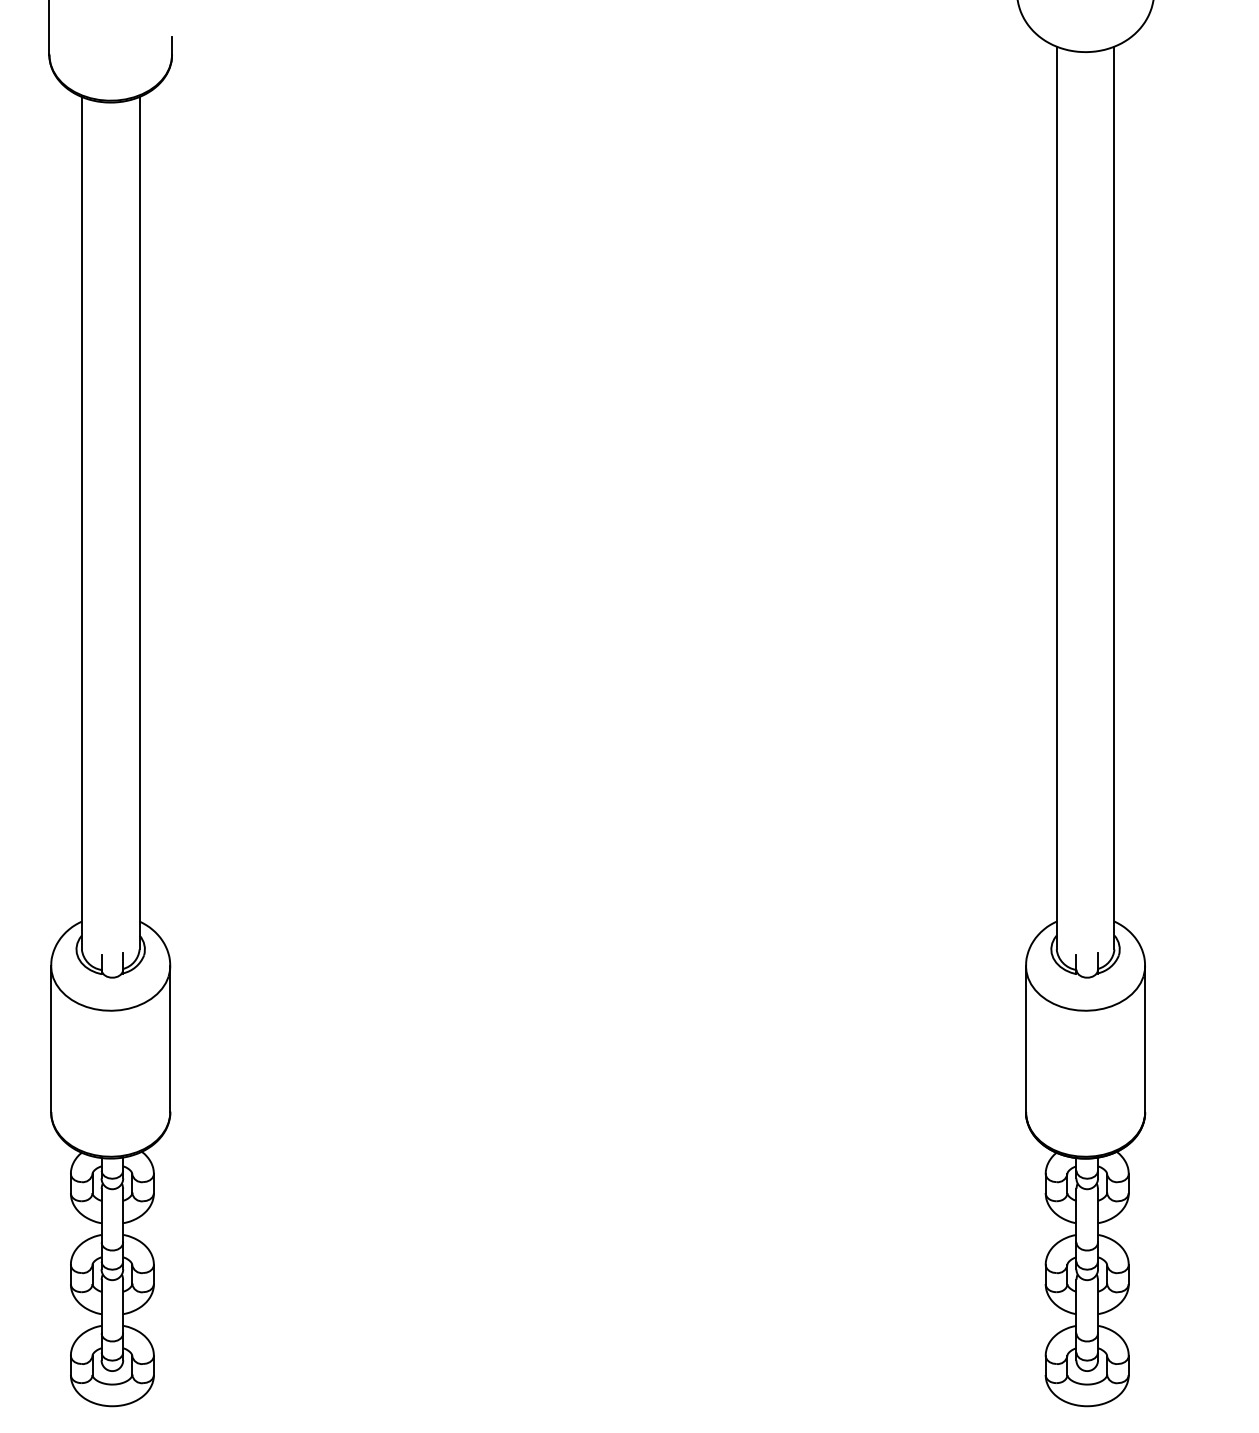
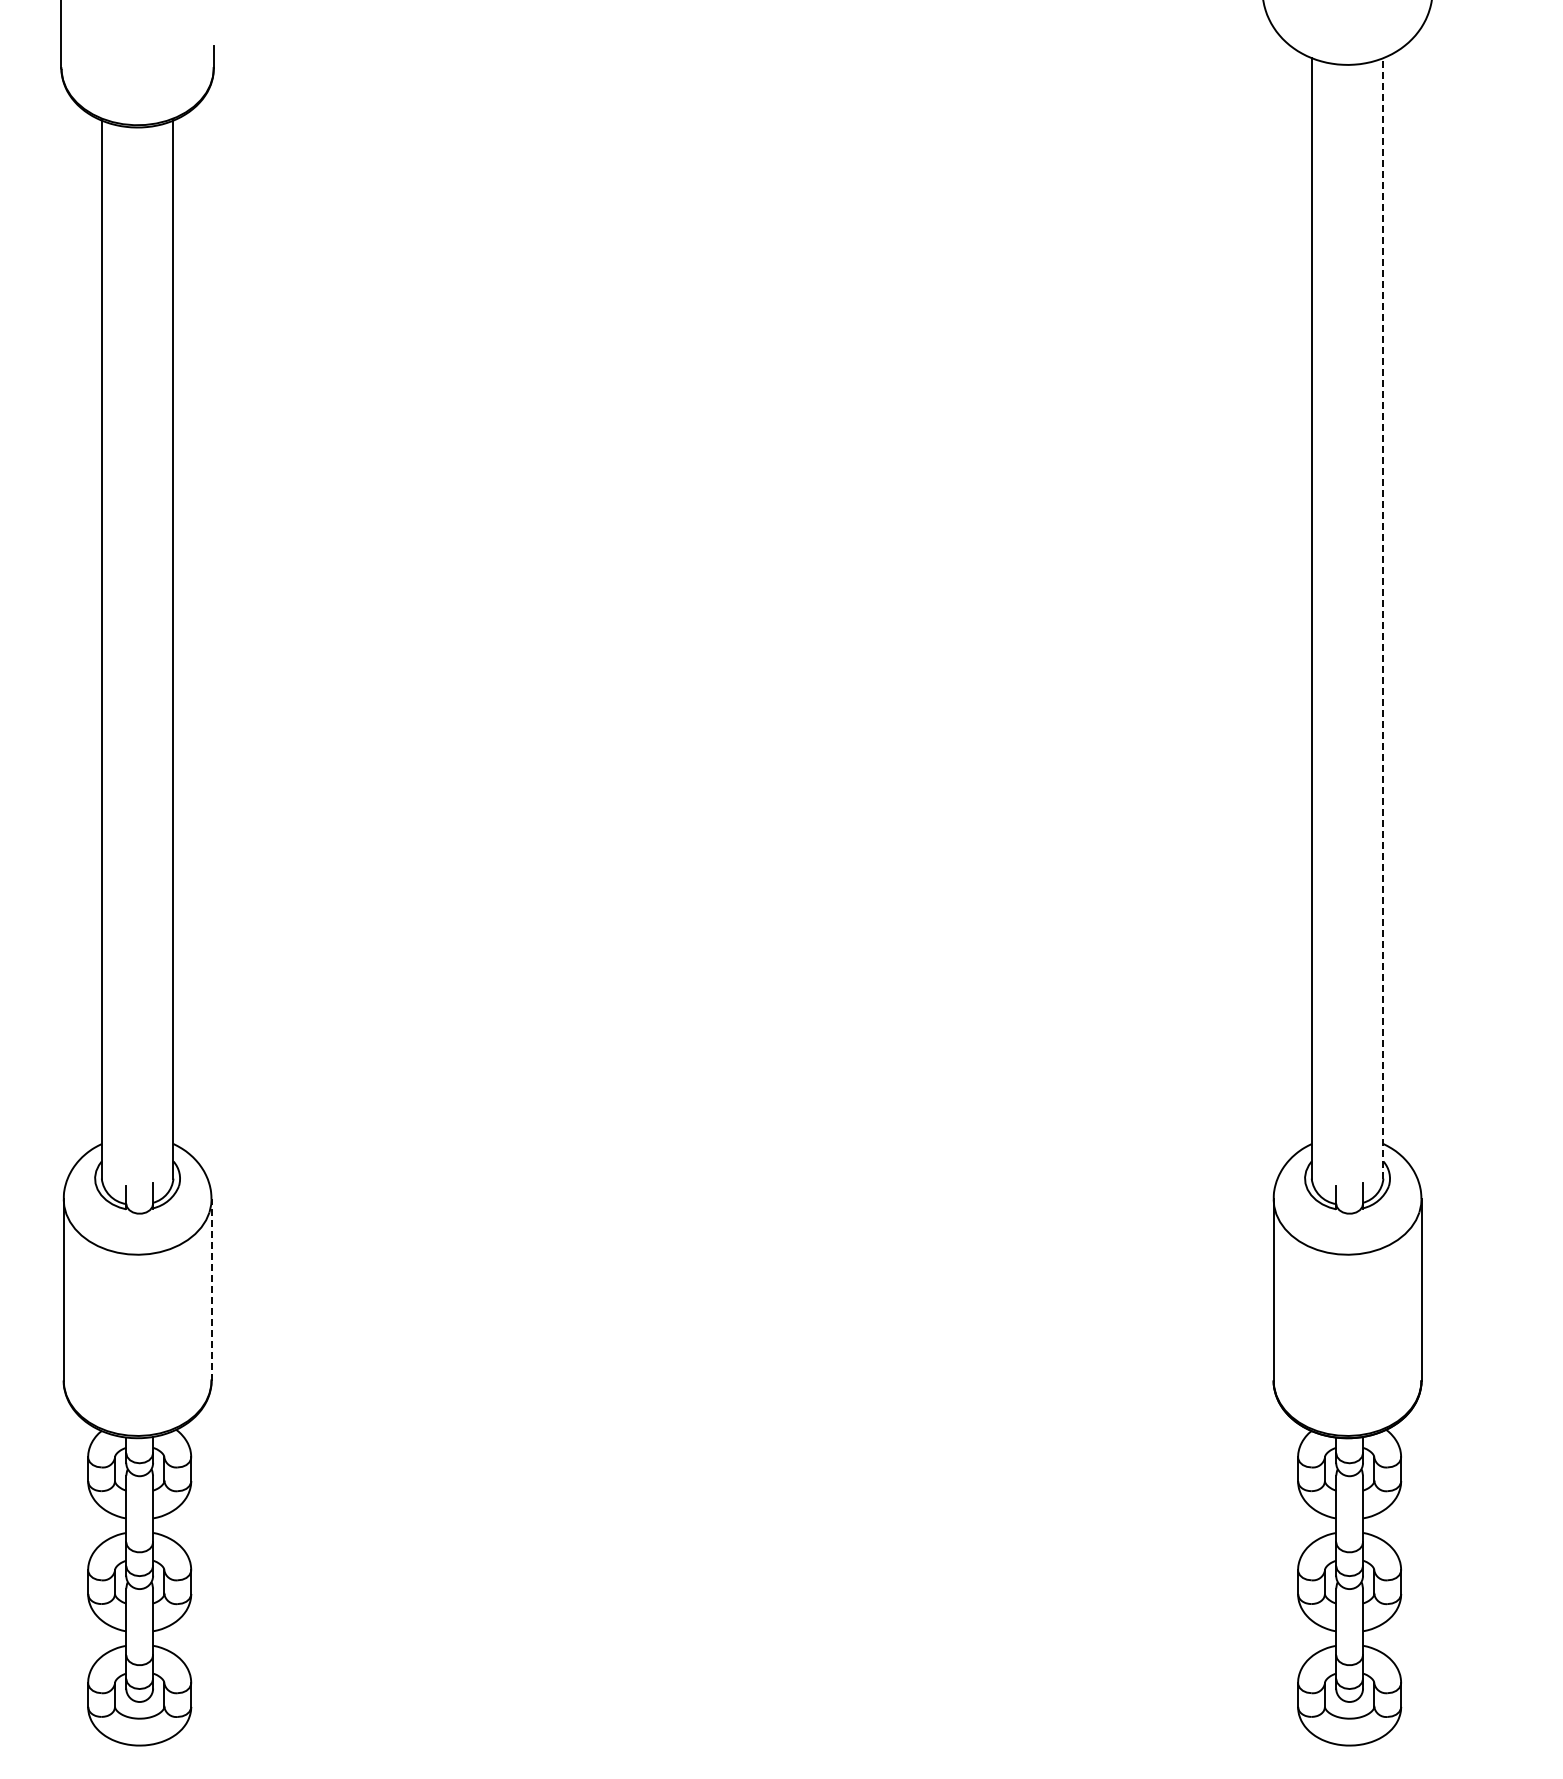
line: (1114, 497) -> (1383, 617), solid -> dashed
line: (170, 1039) -> (211, 1290), solid -> dashed

